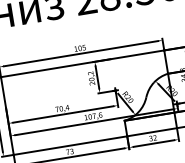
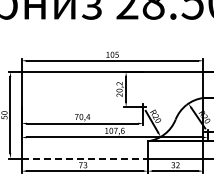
line: (71, 145) -> (85, 158), solid -> dashed

